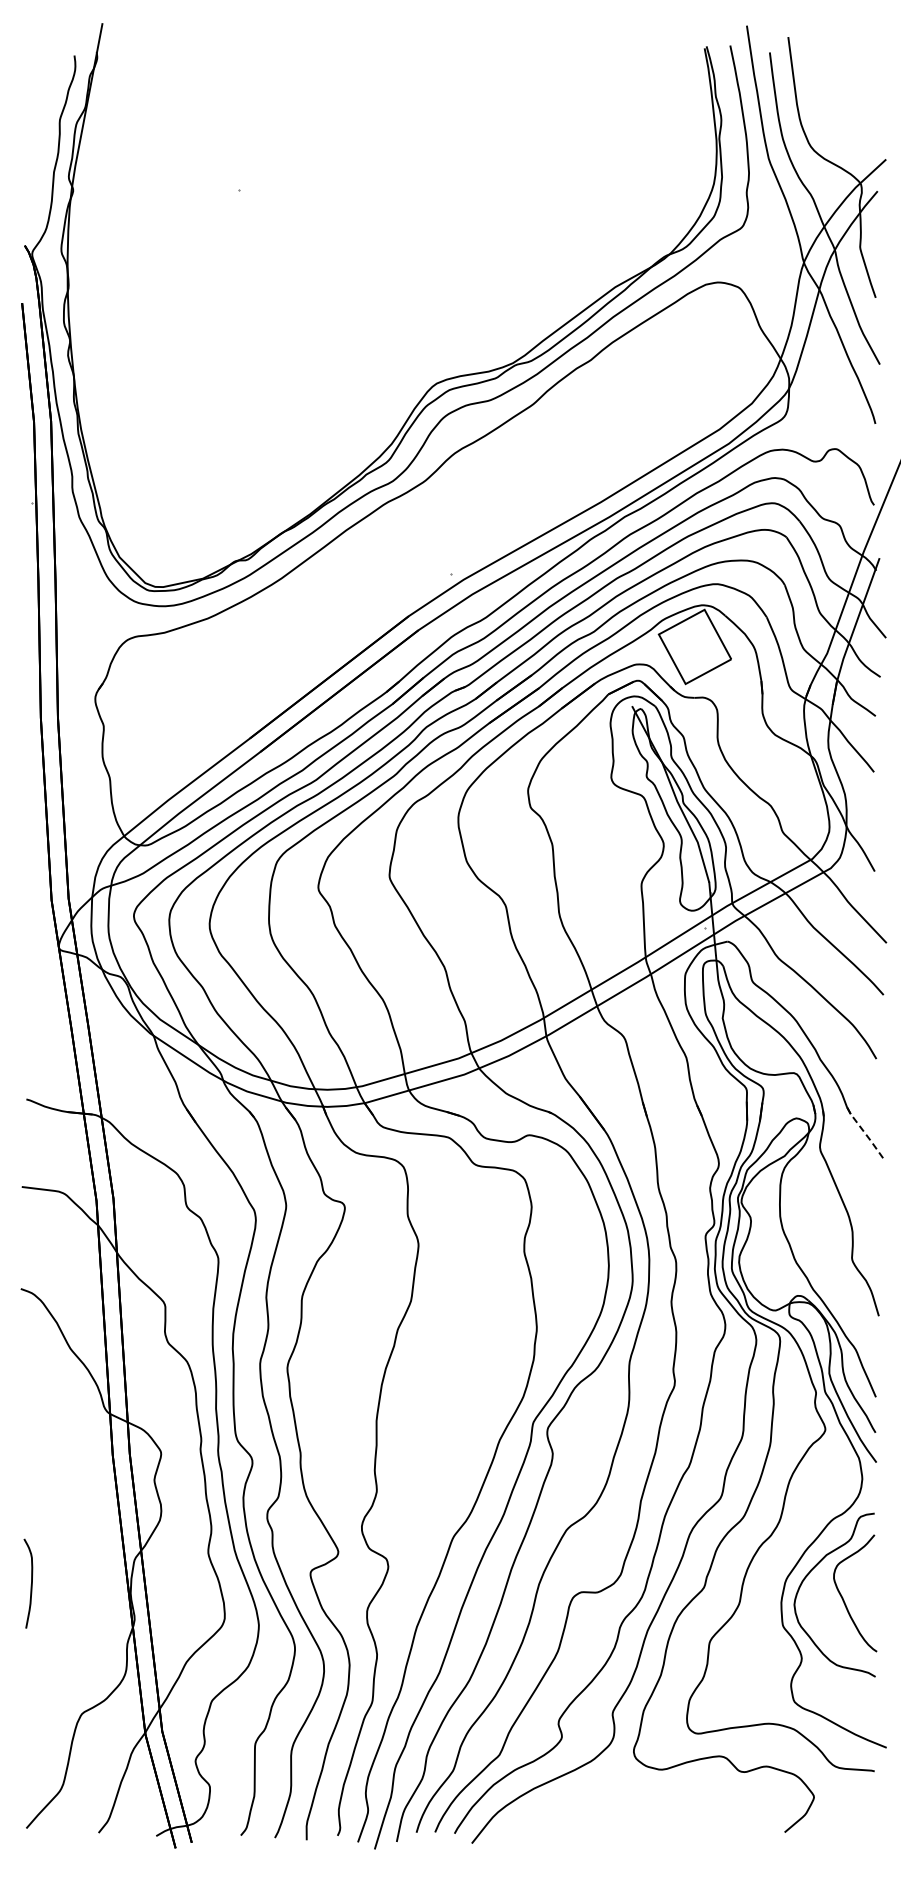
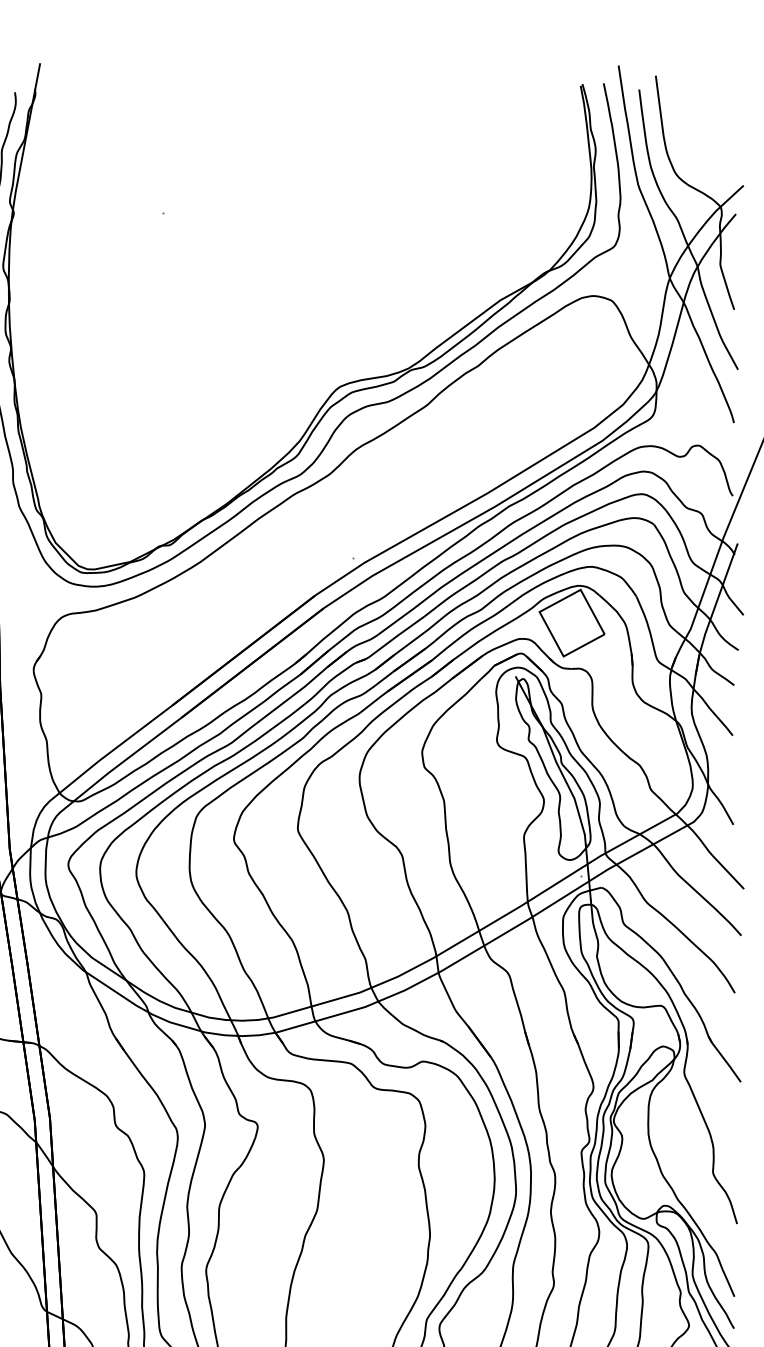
line: (864, 1132) -> (724, 1059), dashed -> solid

